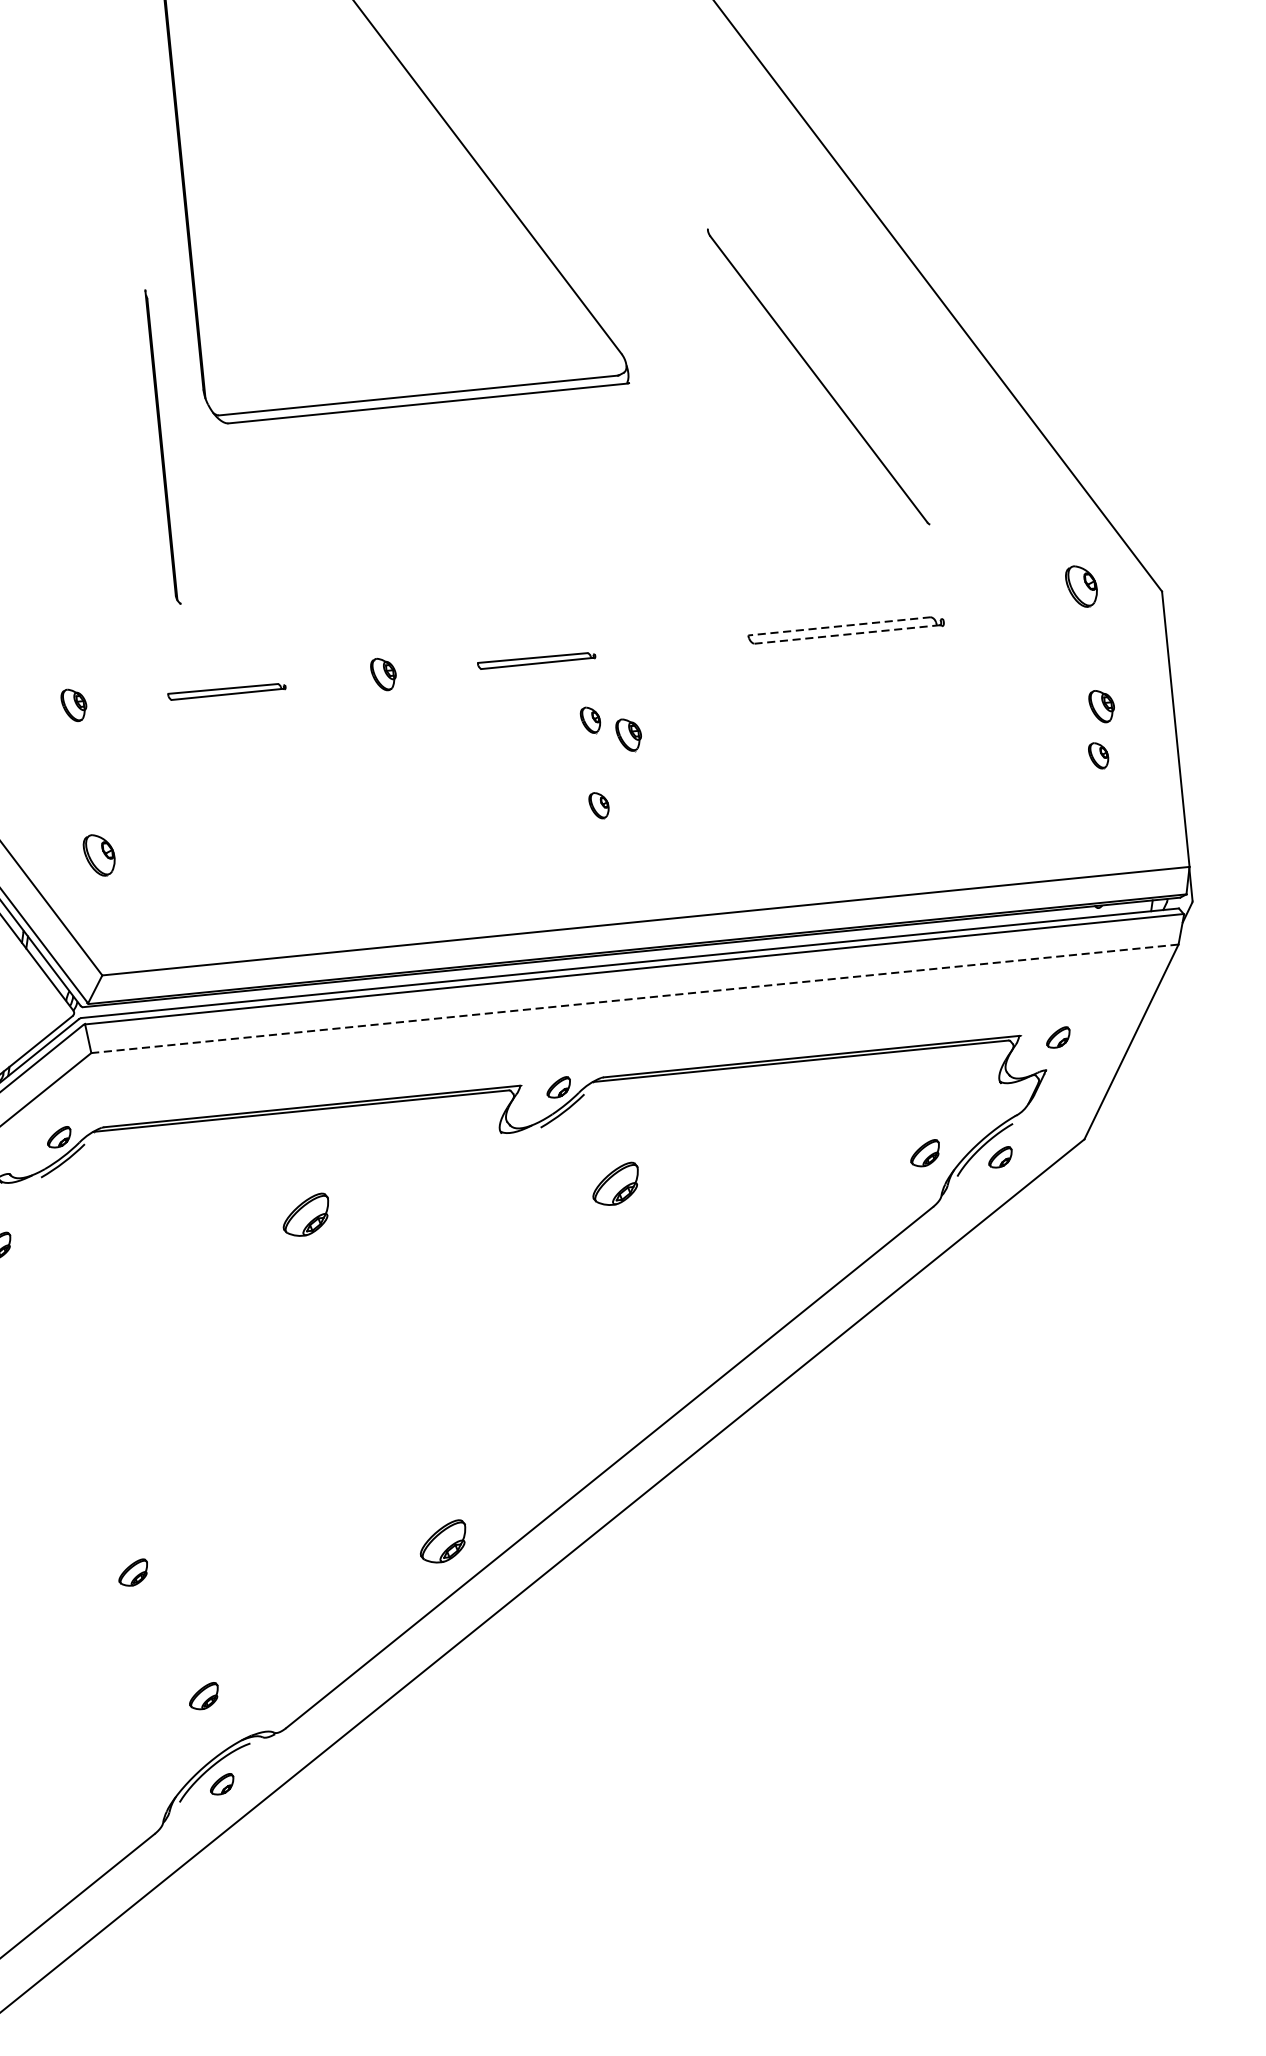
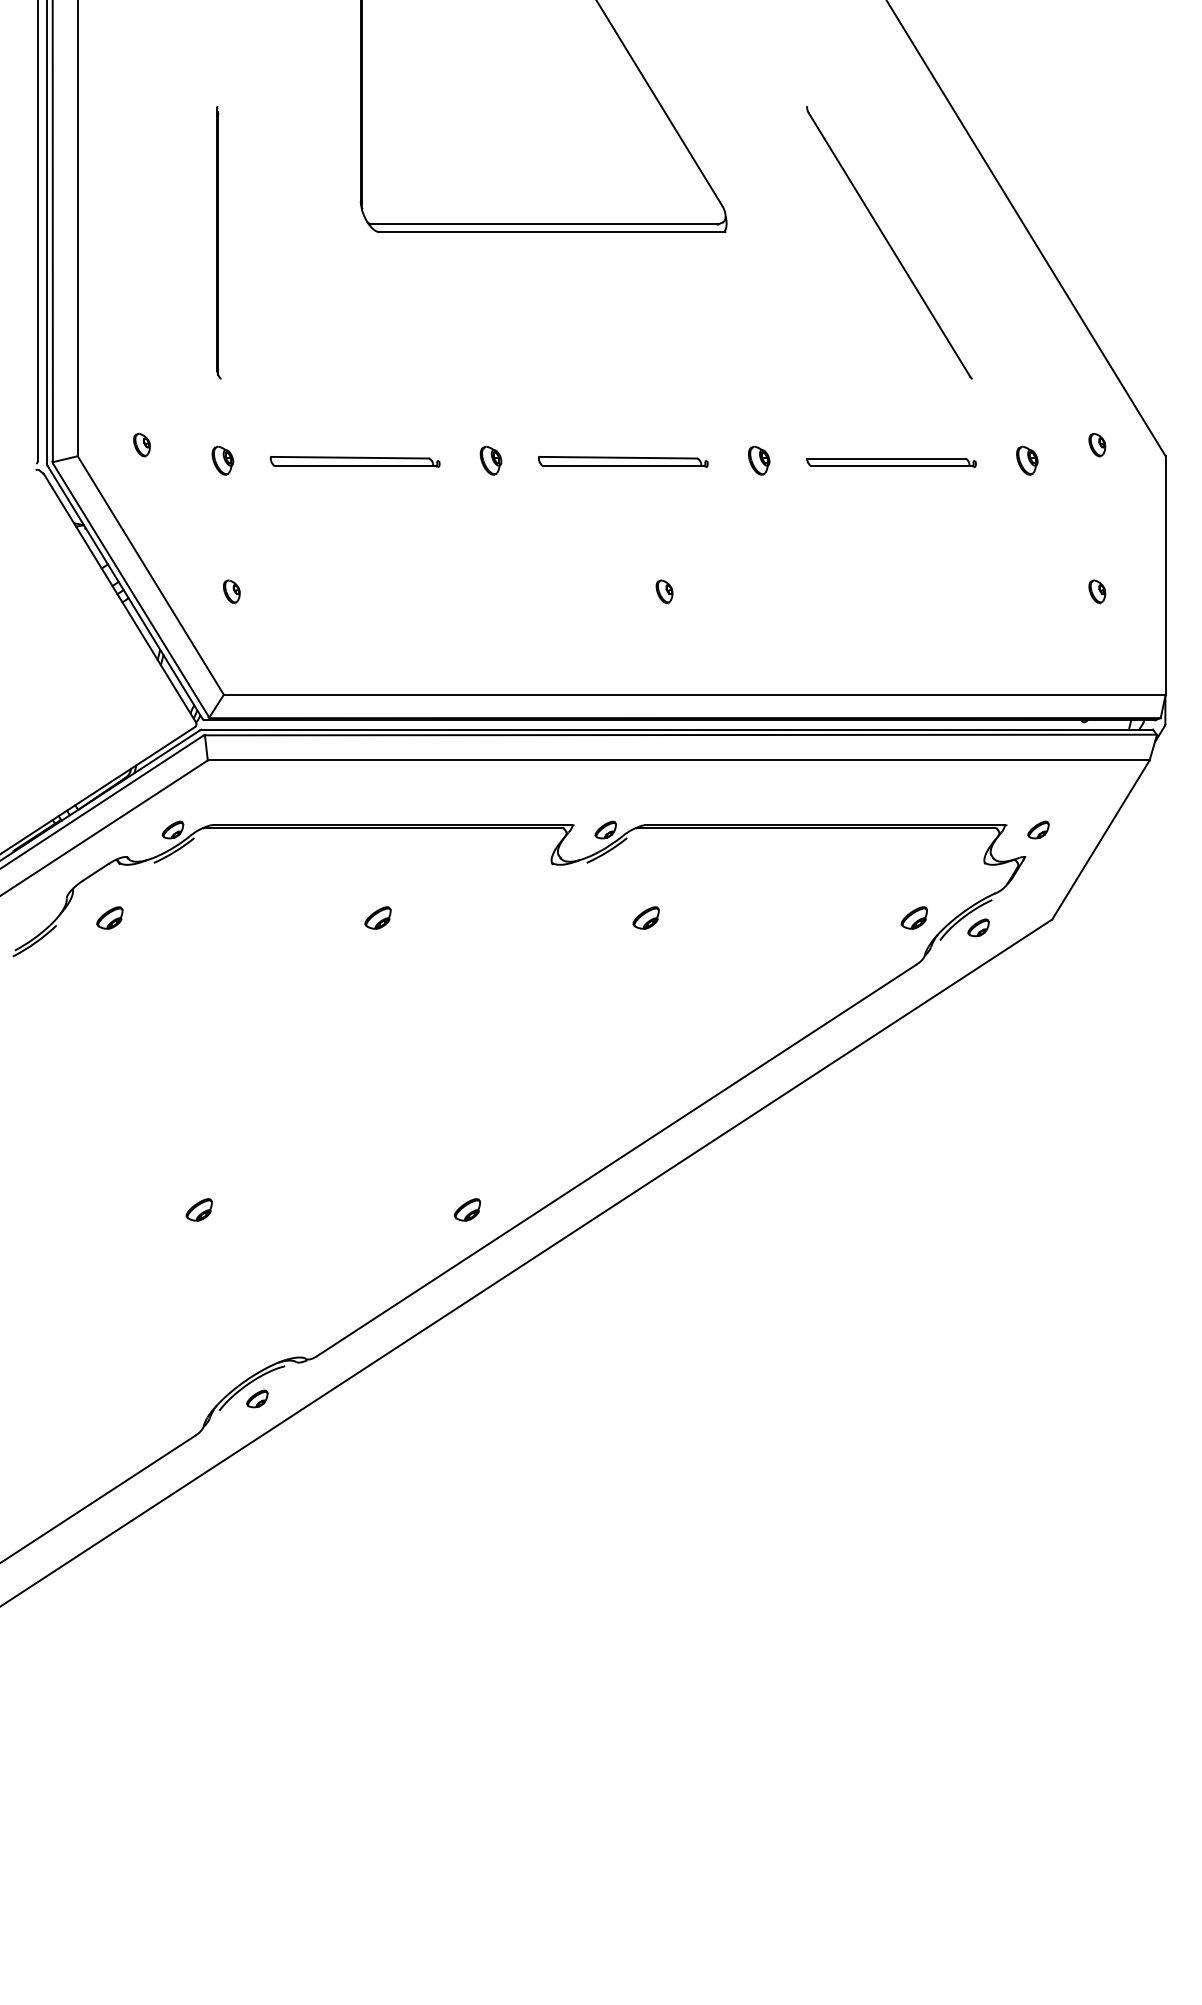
part: (162, 446) -> (218, 242), moved
part: (1081, 585) -> (1097, 444), size x0.62
line: (838, 626) -> (885, 458), dashed -> solid
line: (846, 634) -> (891, 466), dashed -> solid
part: (536, 660) -> (623, 461), size x1.67
part: (226, 691) -> (354, 461), size x1.67
part: (1102, 706) -> (1027, 460), moved
part: (590, 719) -> (664, 517), removed
part: (629, 734) -> (759, 460), moved
part: (99, 855) -> (231, 591), size x0.62
line: (634, 998) -> (678, 760), dashed -> solid
part: (614, 1183) -> (645, 917), size x0.62
part: (305, 1214) -> (377, 917), size x0.62
part: (441, 1541) -> (466, 1209), size x0.62
part: (202, 1696) -> (248, 1321), removed

